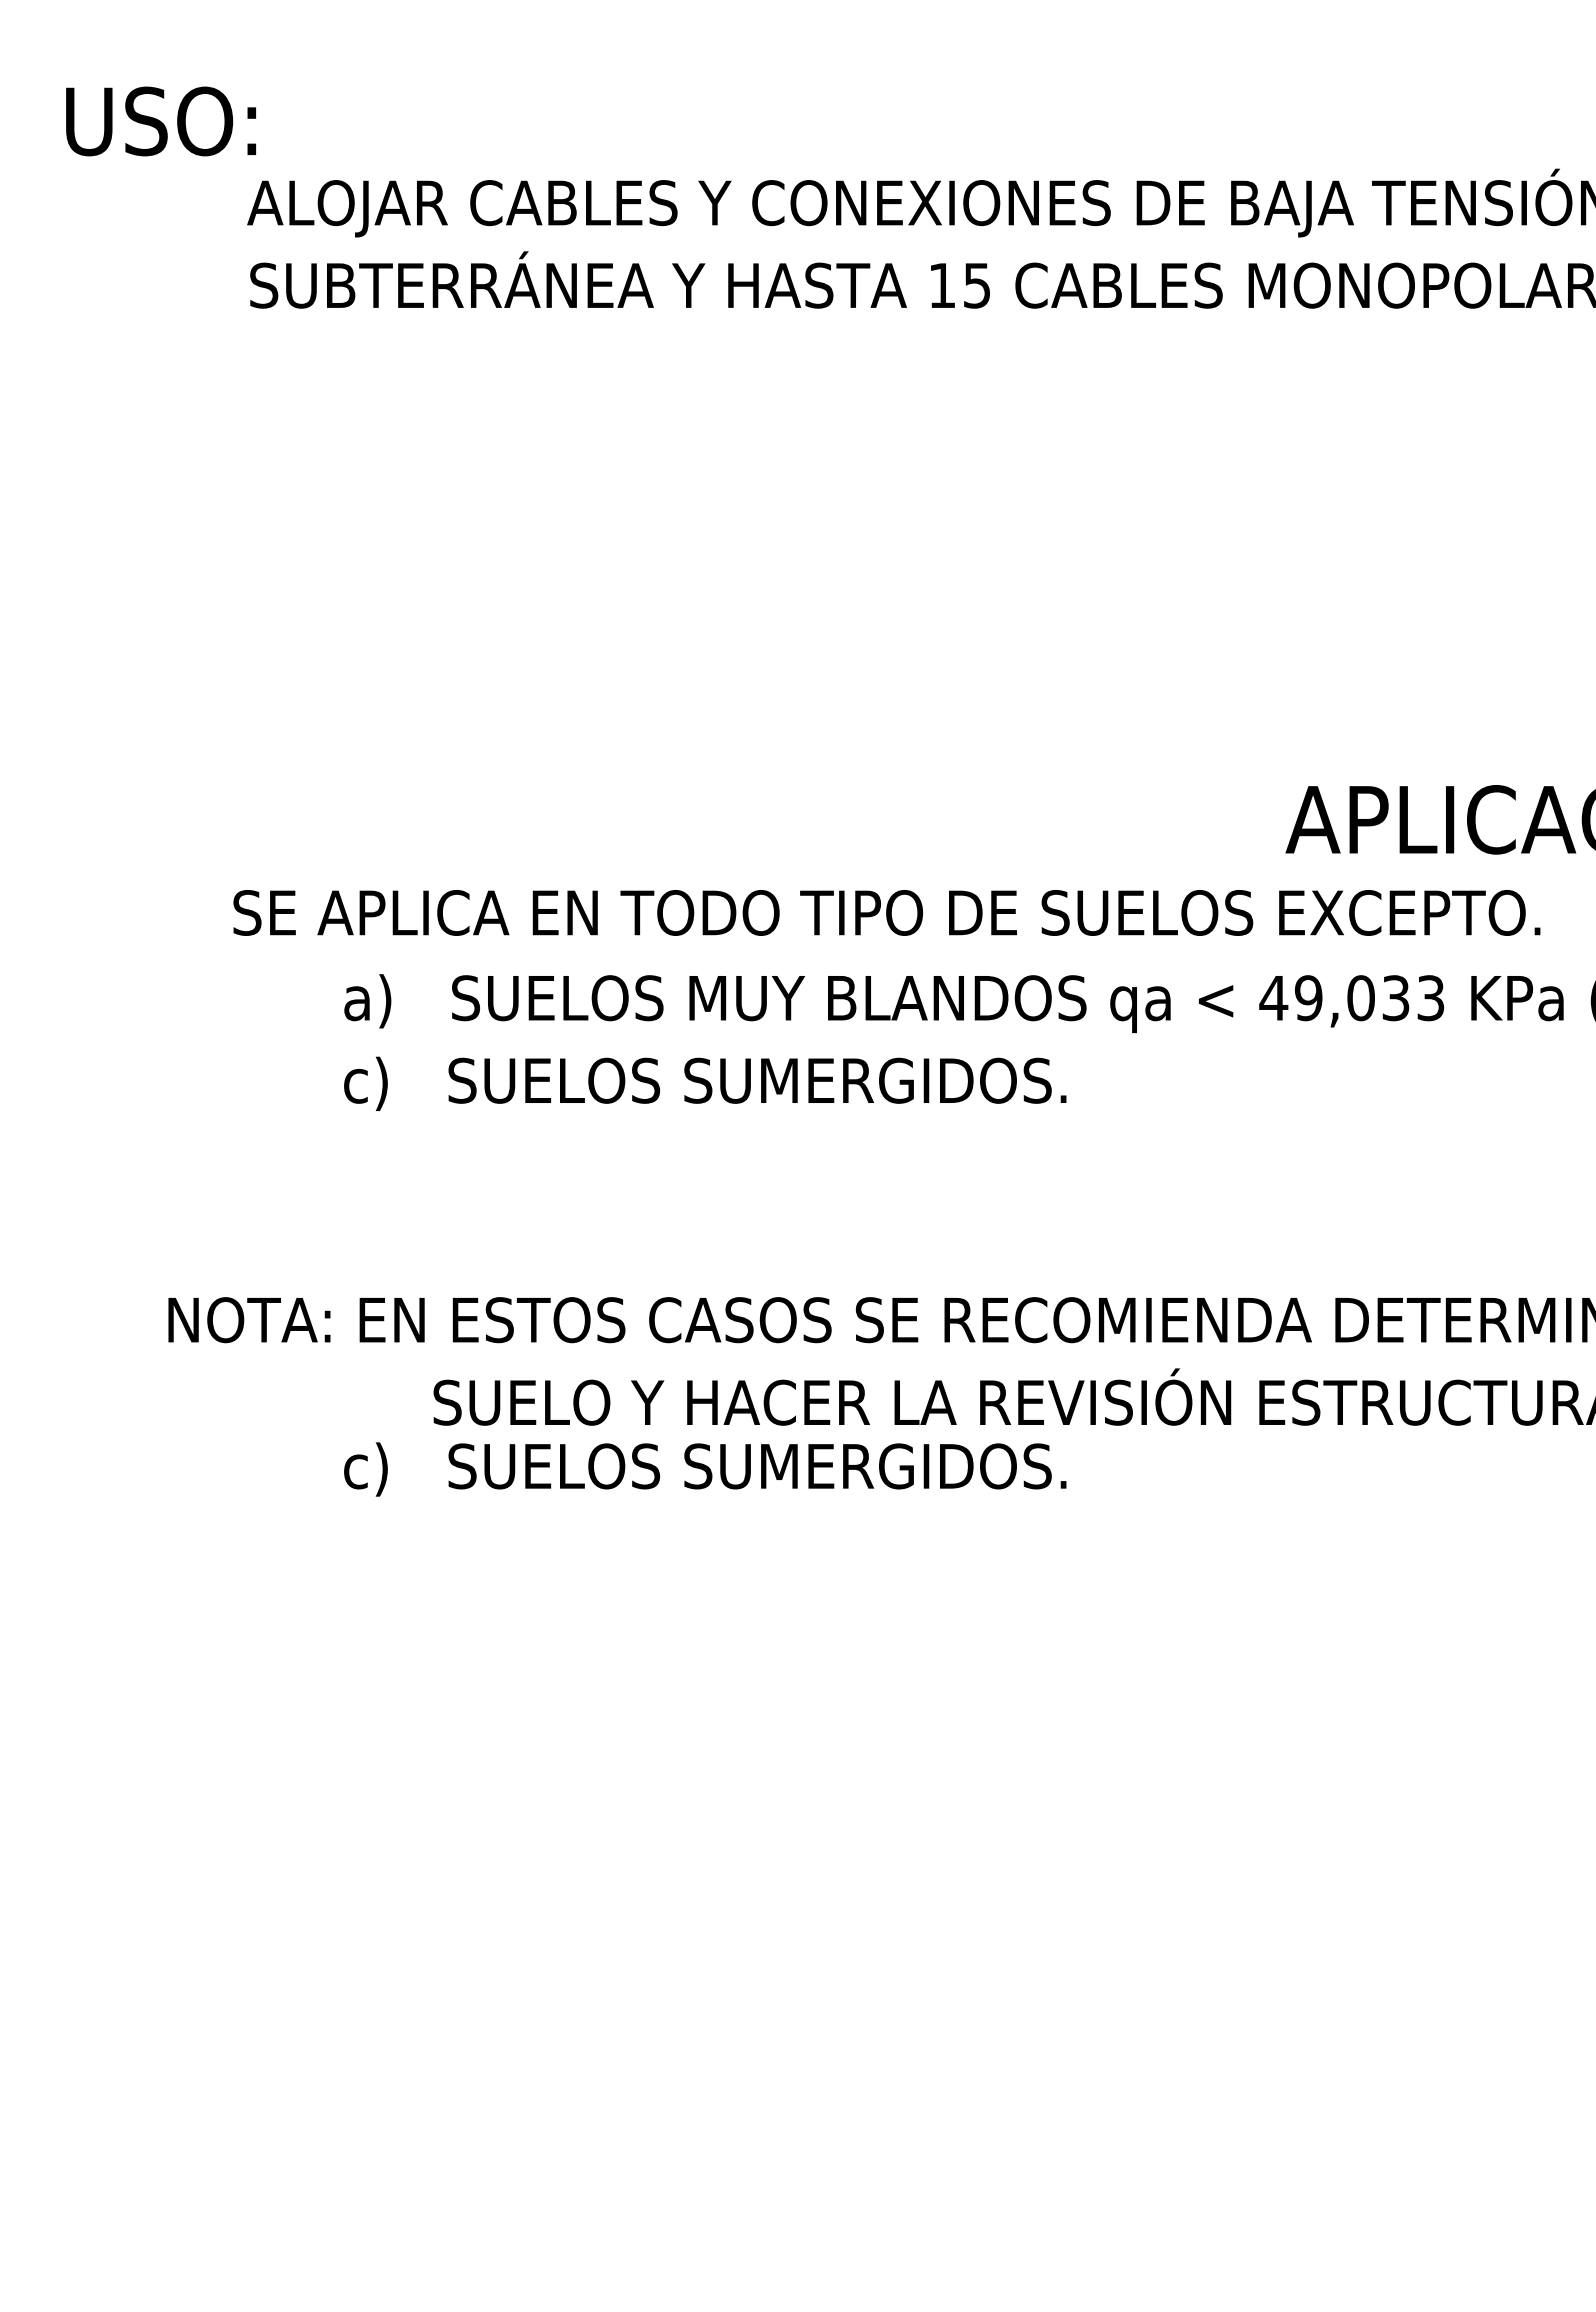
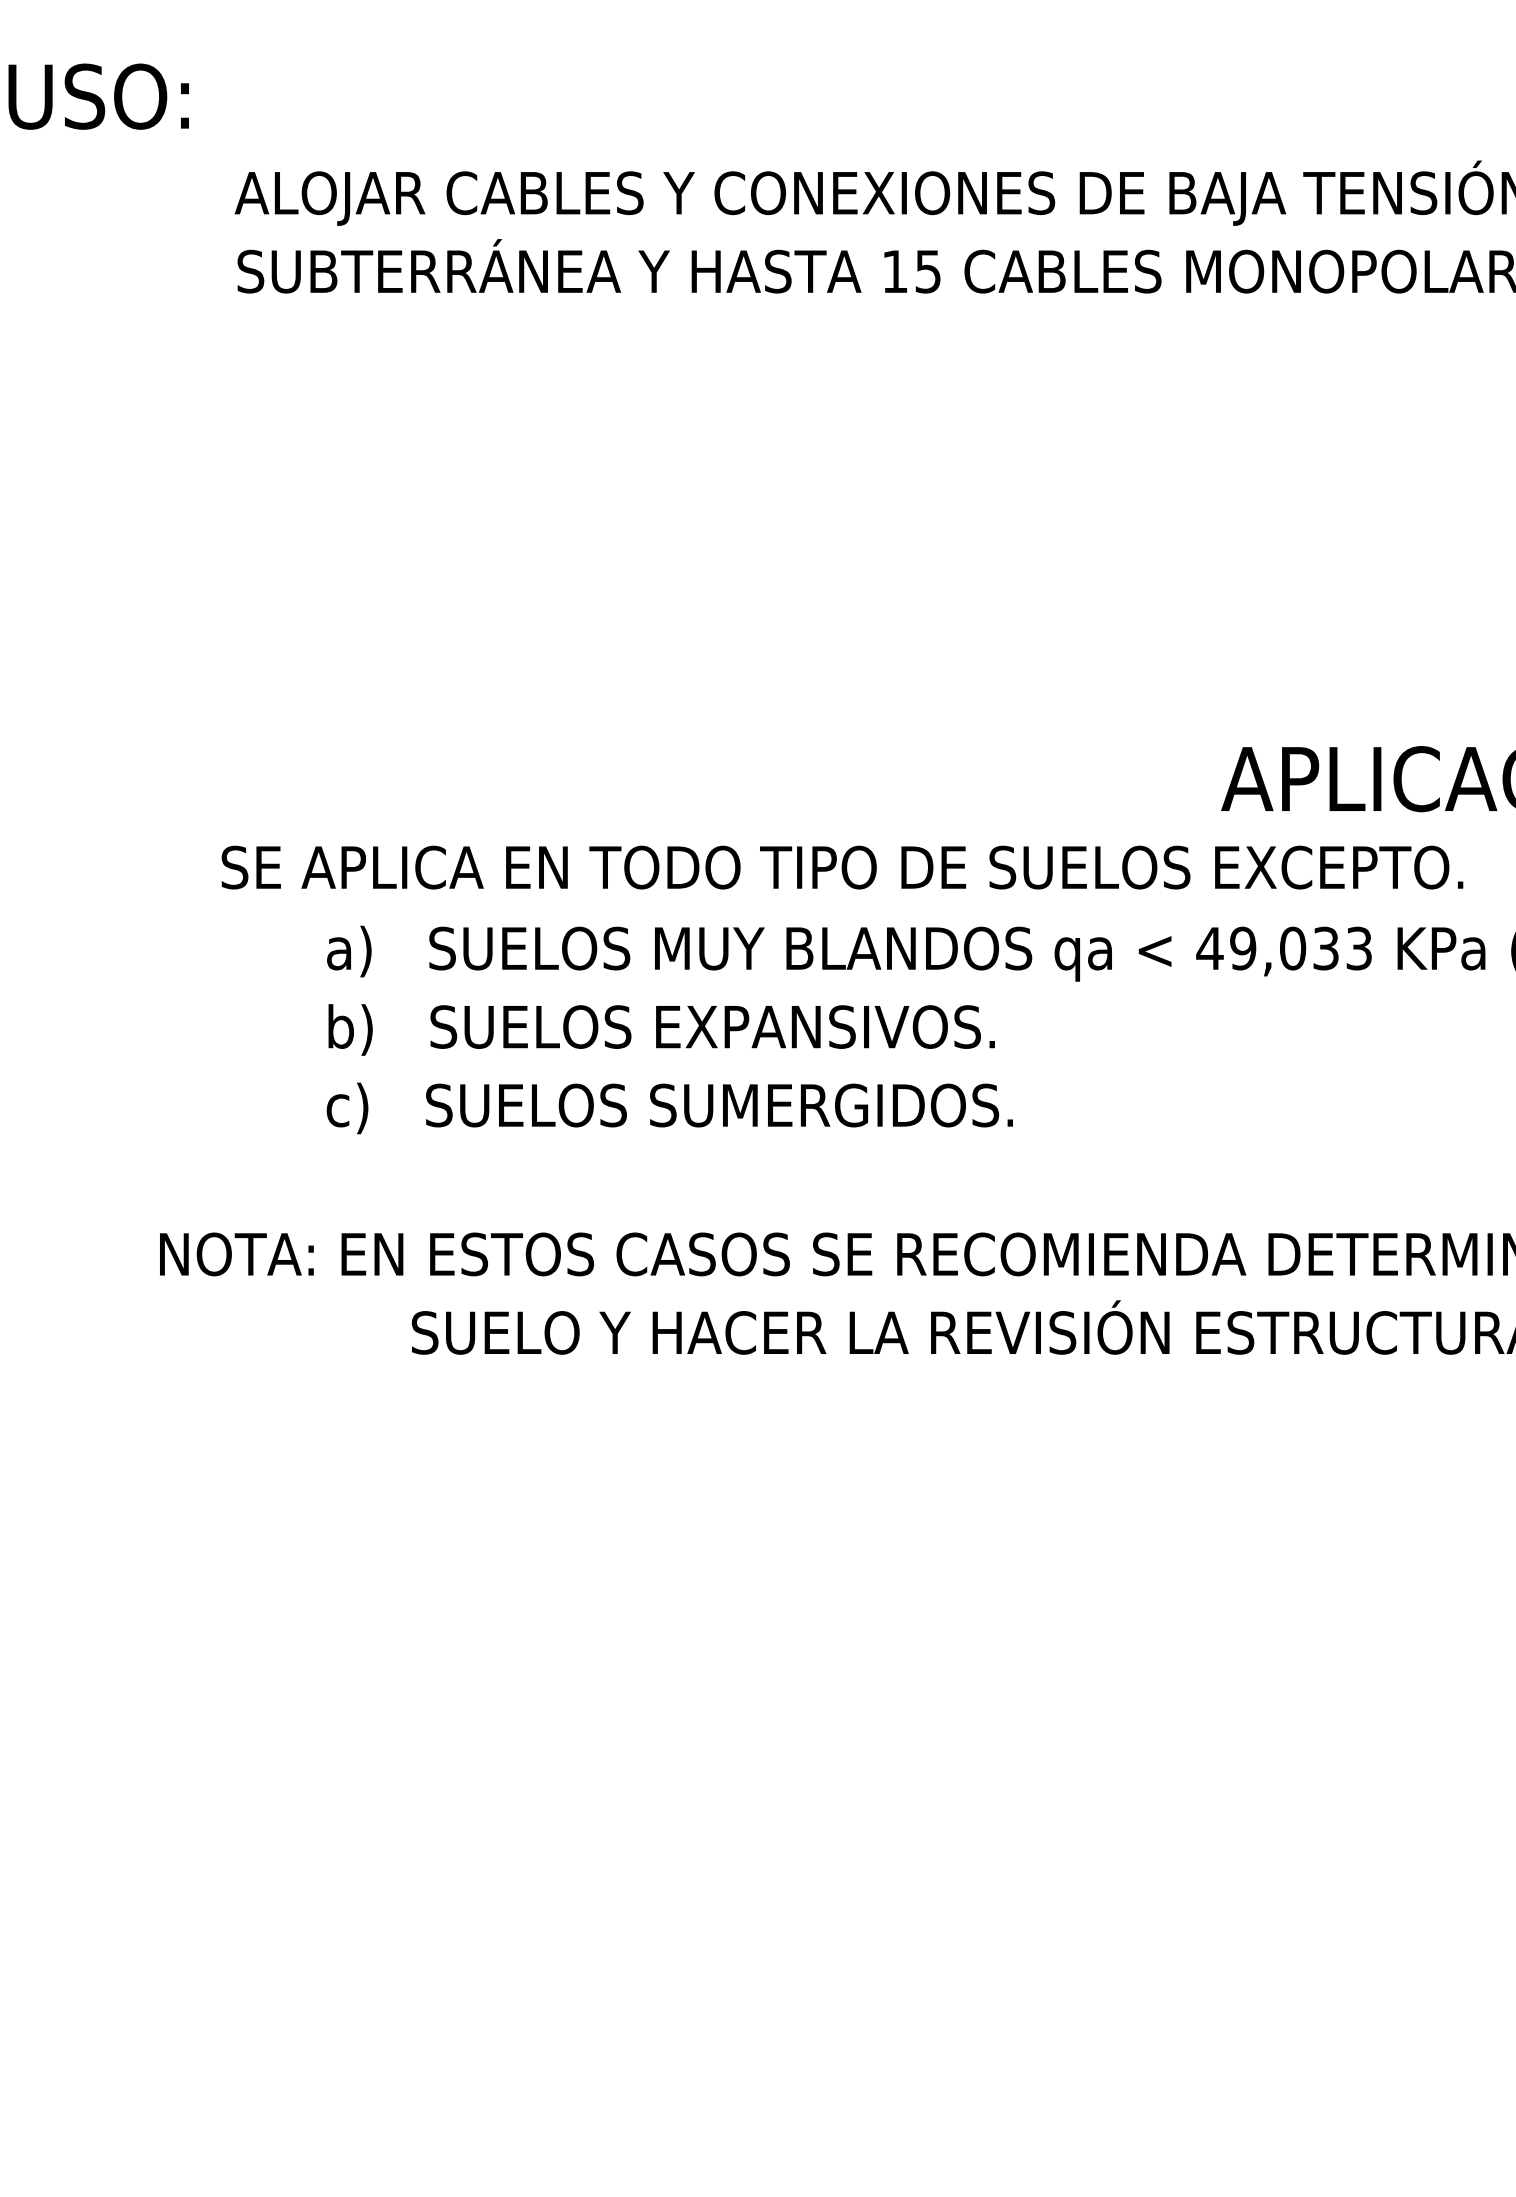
text: (160, 121) -> (98, 96), moved
text: (705, 1083) -> (670, 1029), c)   SUELOS SUMERGIDOS. -> b)   SUELOS EXPANSIVOS.
text: (705, 1469) -> (670, 1108), moved

